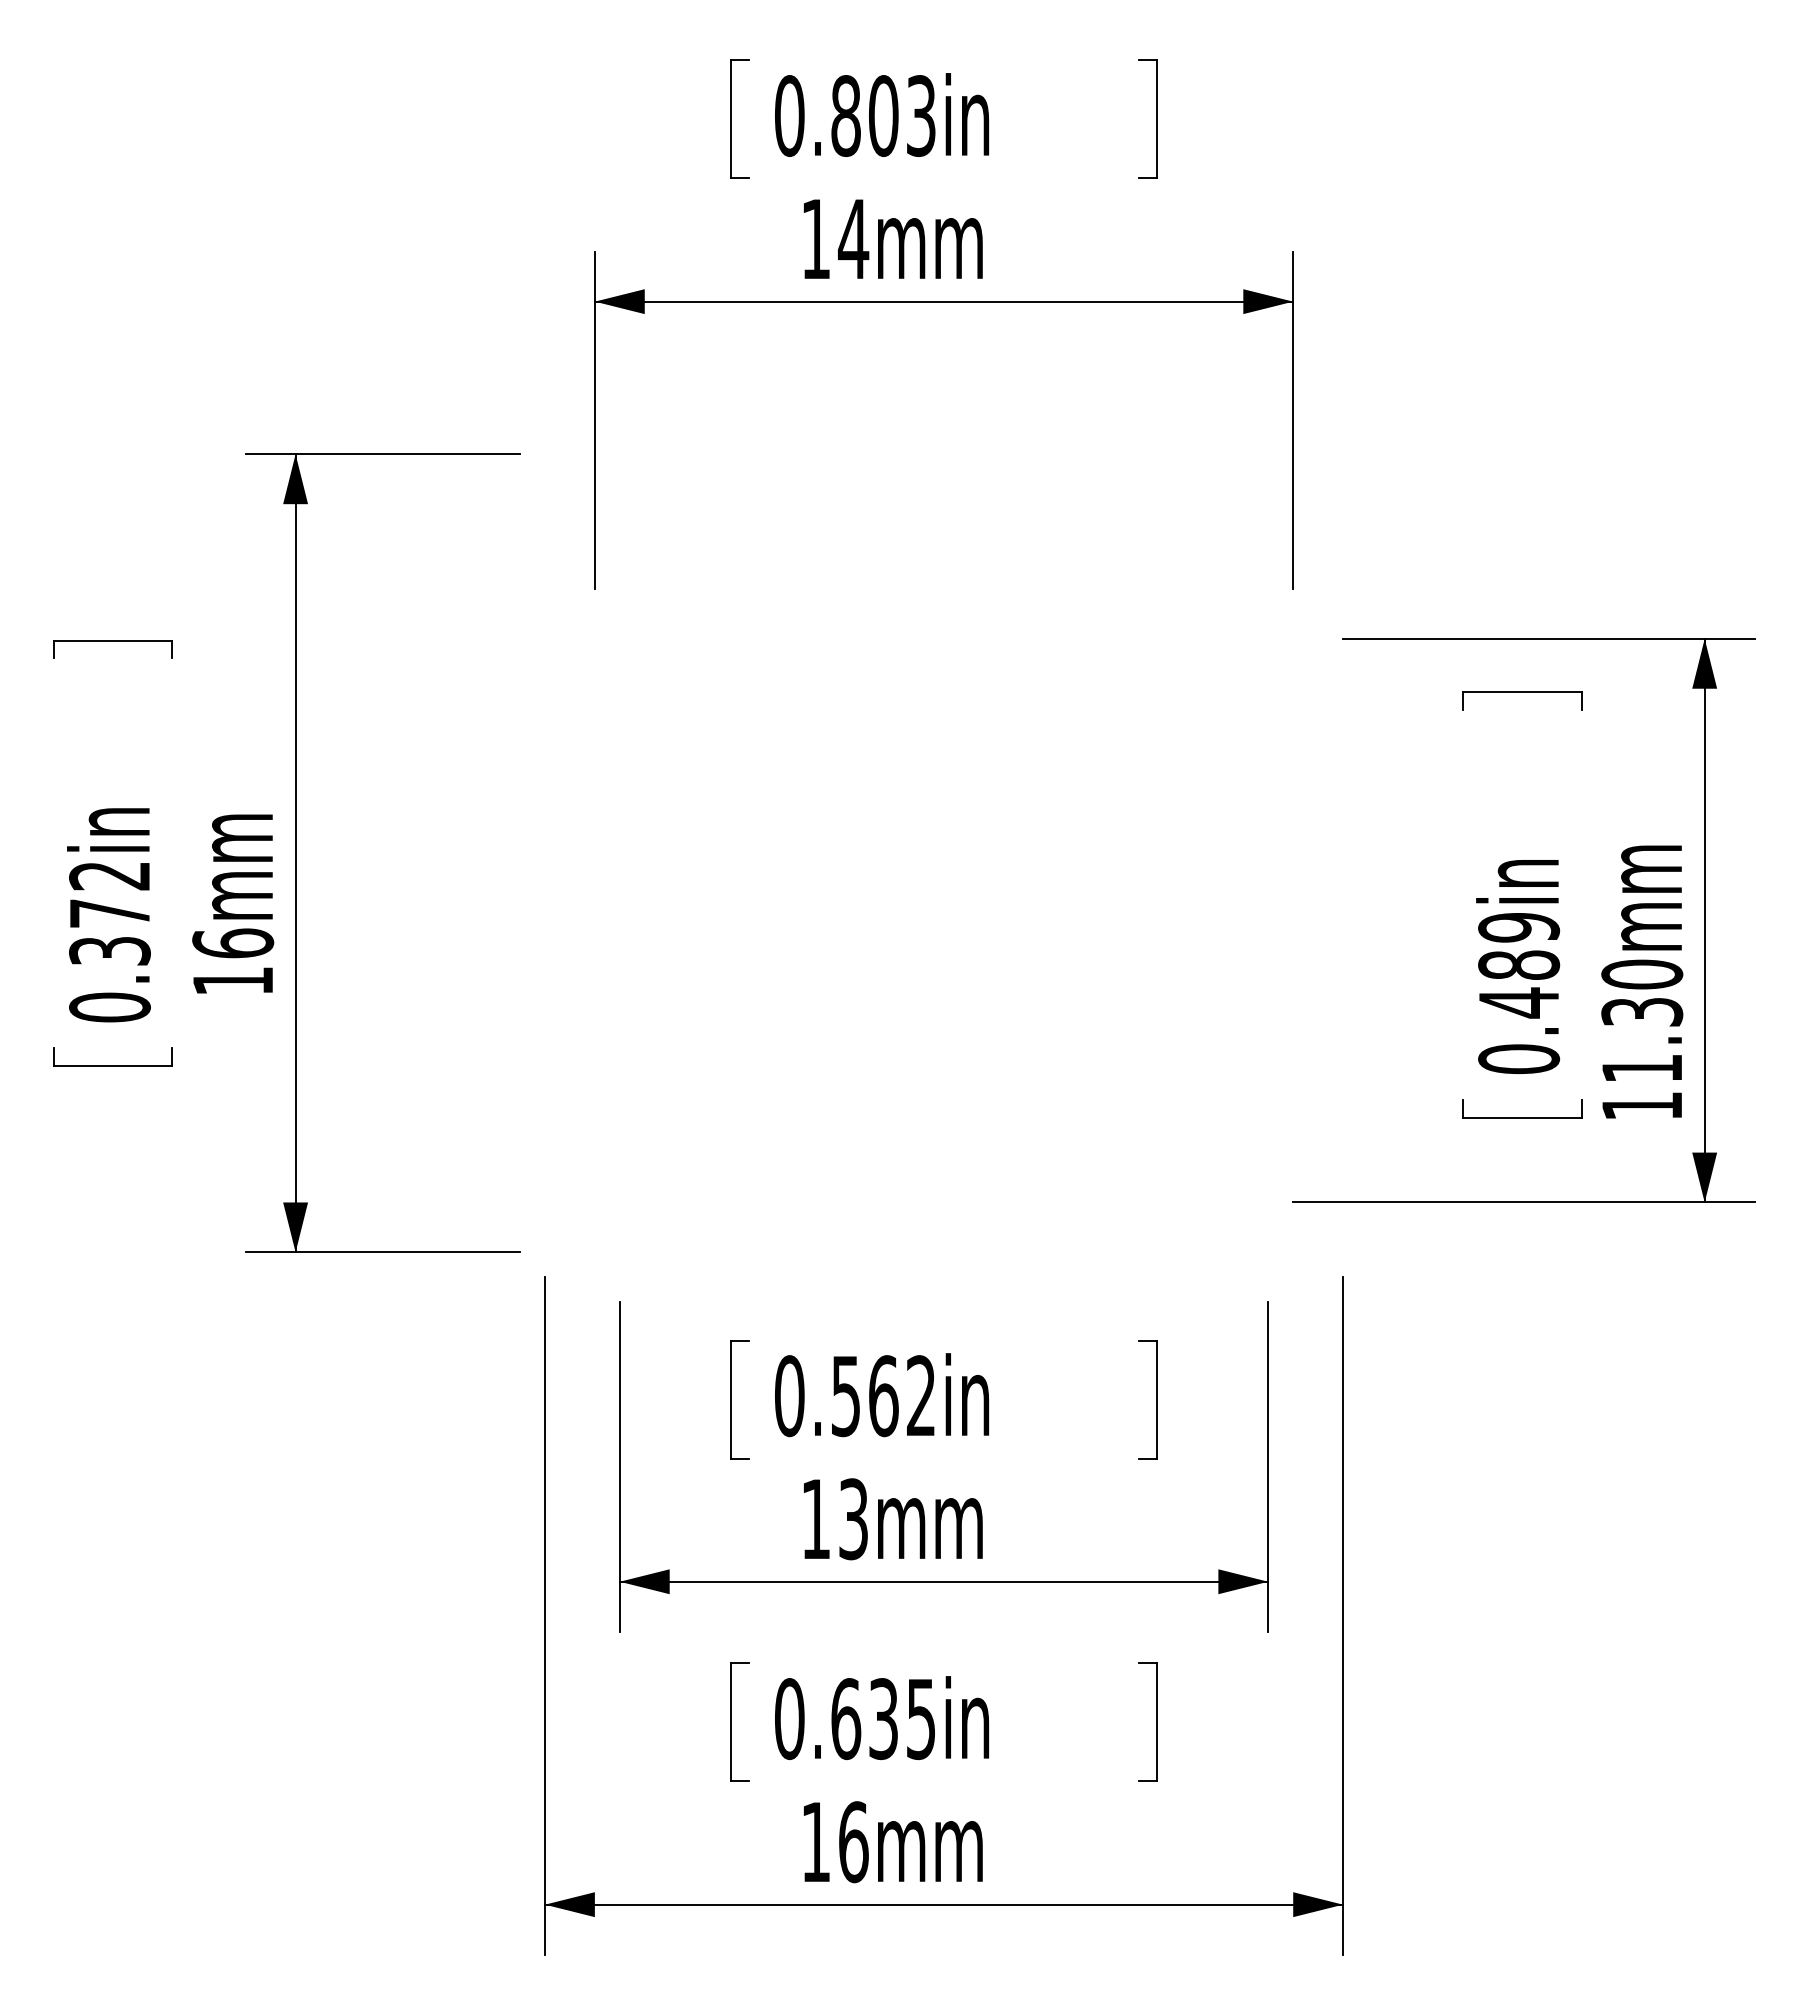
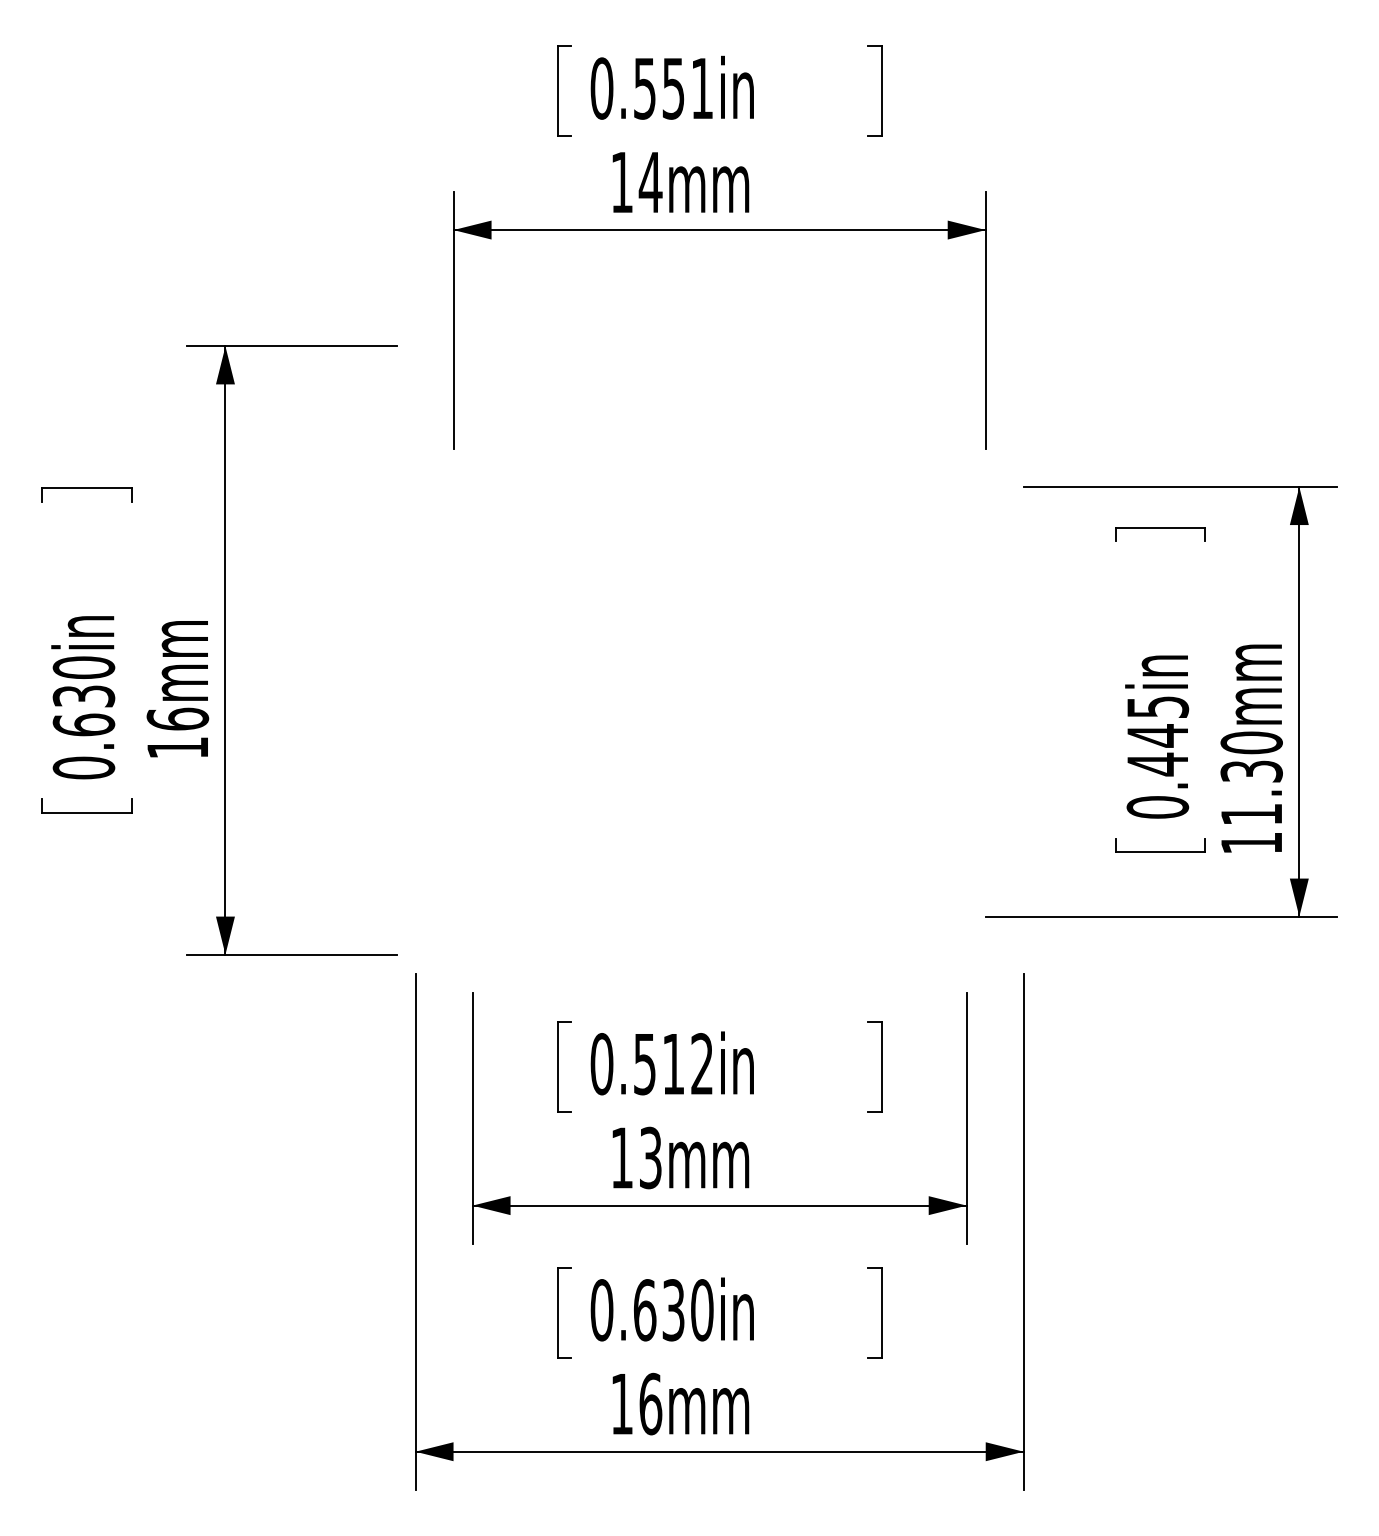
text: (883, 116) -> (673, 88), 0.803in -> 0.551in
text: (109, 913) -> (83, 696), 0.372in -> 0.630in
text: (1519, 947) -> (1158, 722), 0.489in -> 0.445in
text: (883, 1396) -> (673, 1064), 0.562in -> 0.512in
text: (921, 1719) -> (702, 1310), 0.635in -> 0.630in

